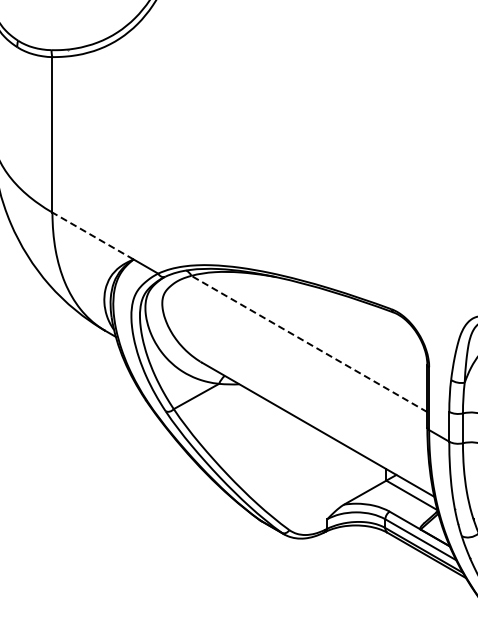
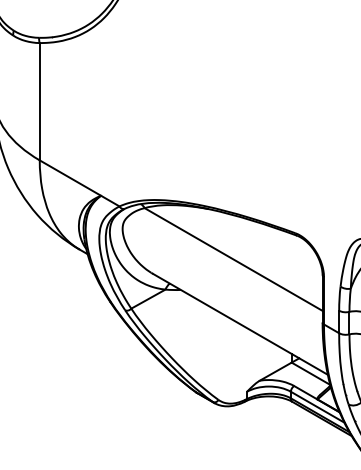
line: (93, 236) -> (70, 178), dashed -> solid
line: (308, 343) -> (232, 259), dashed -> solid

